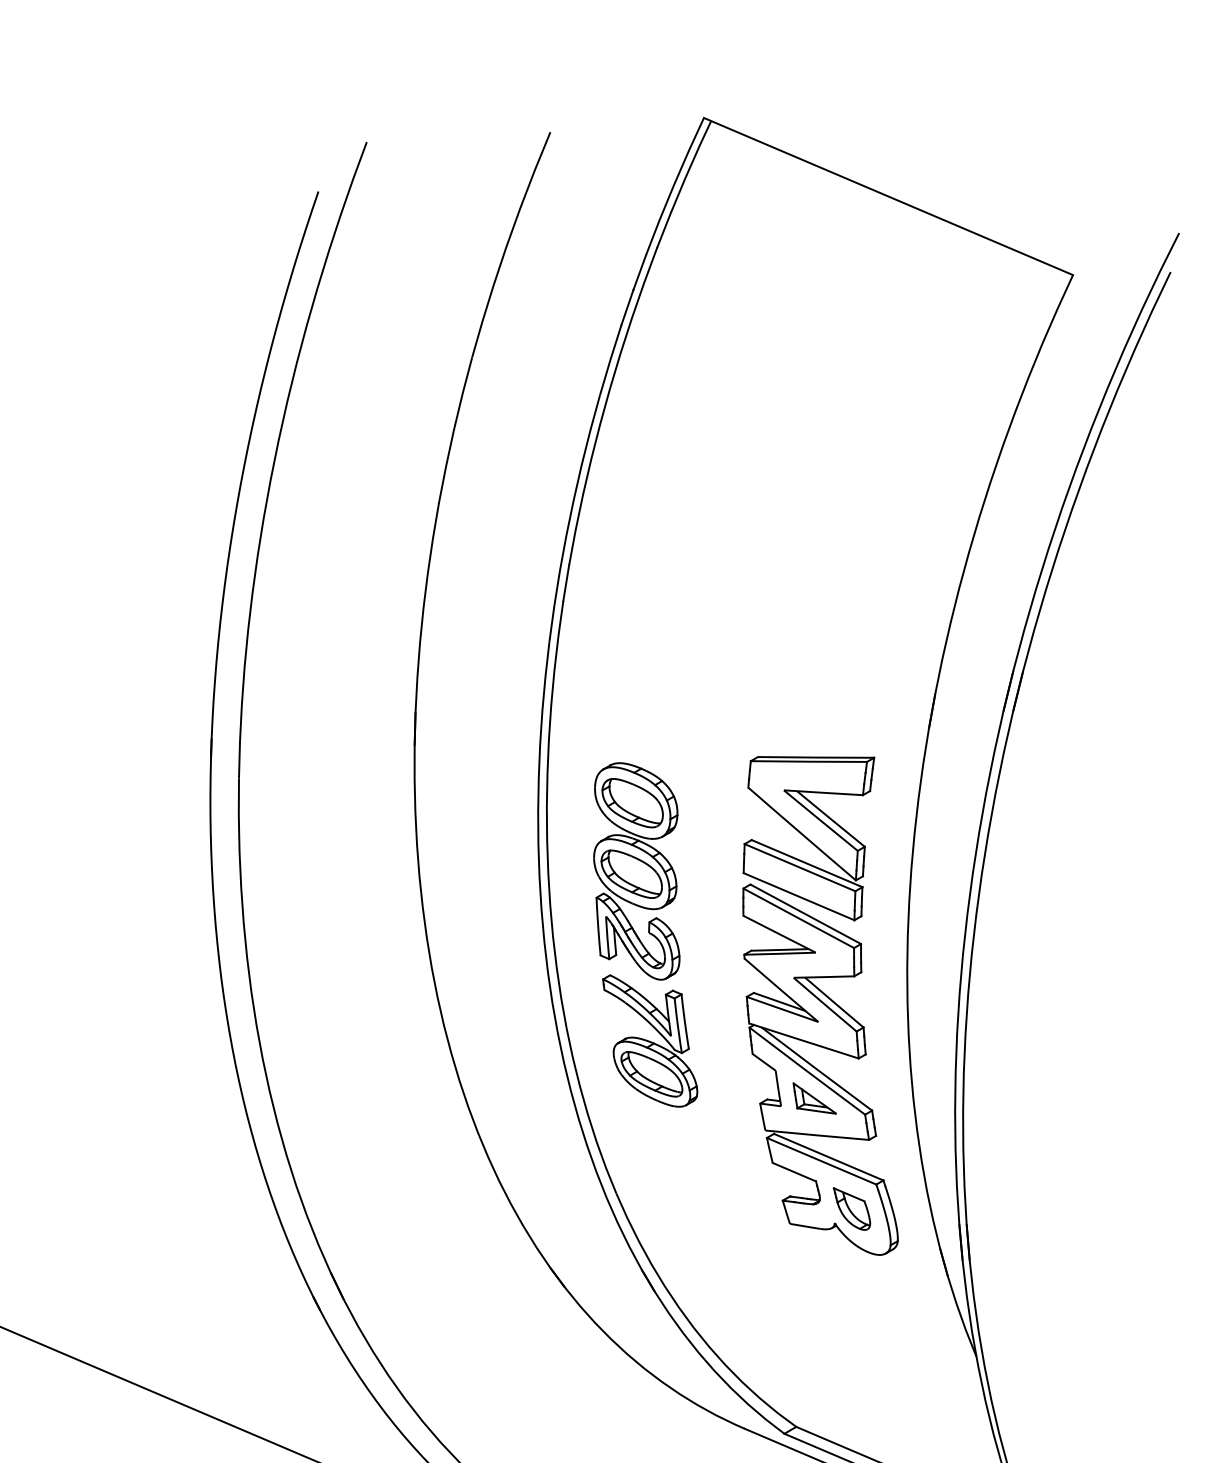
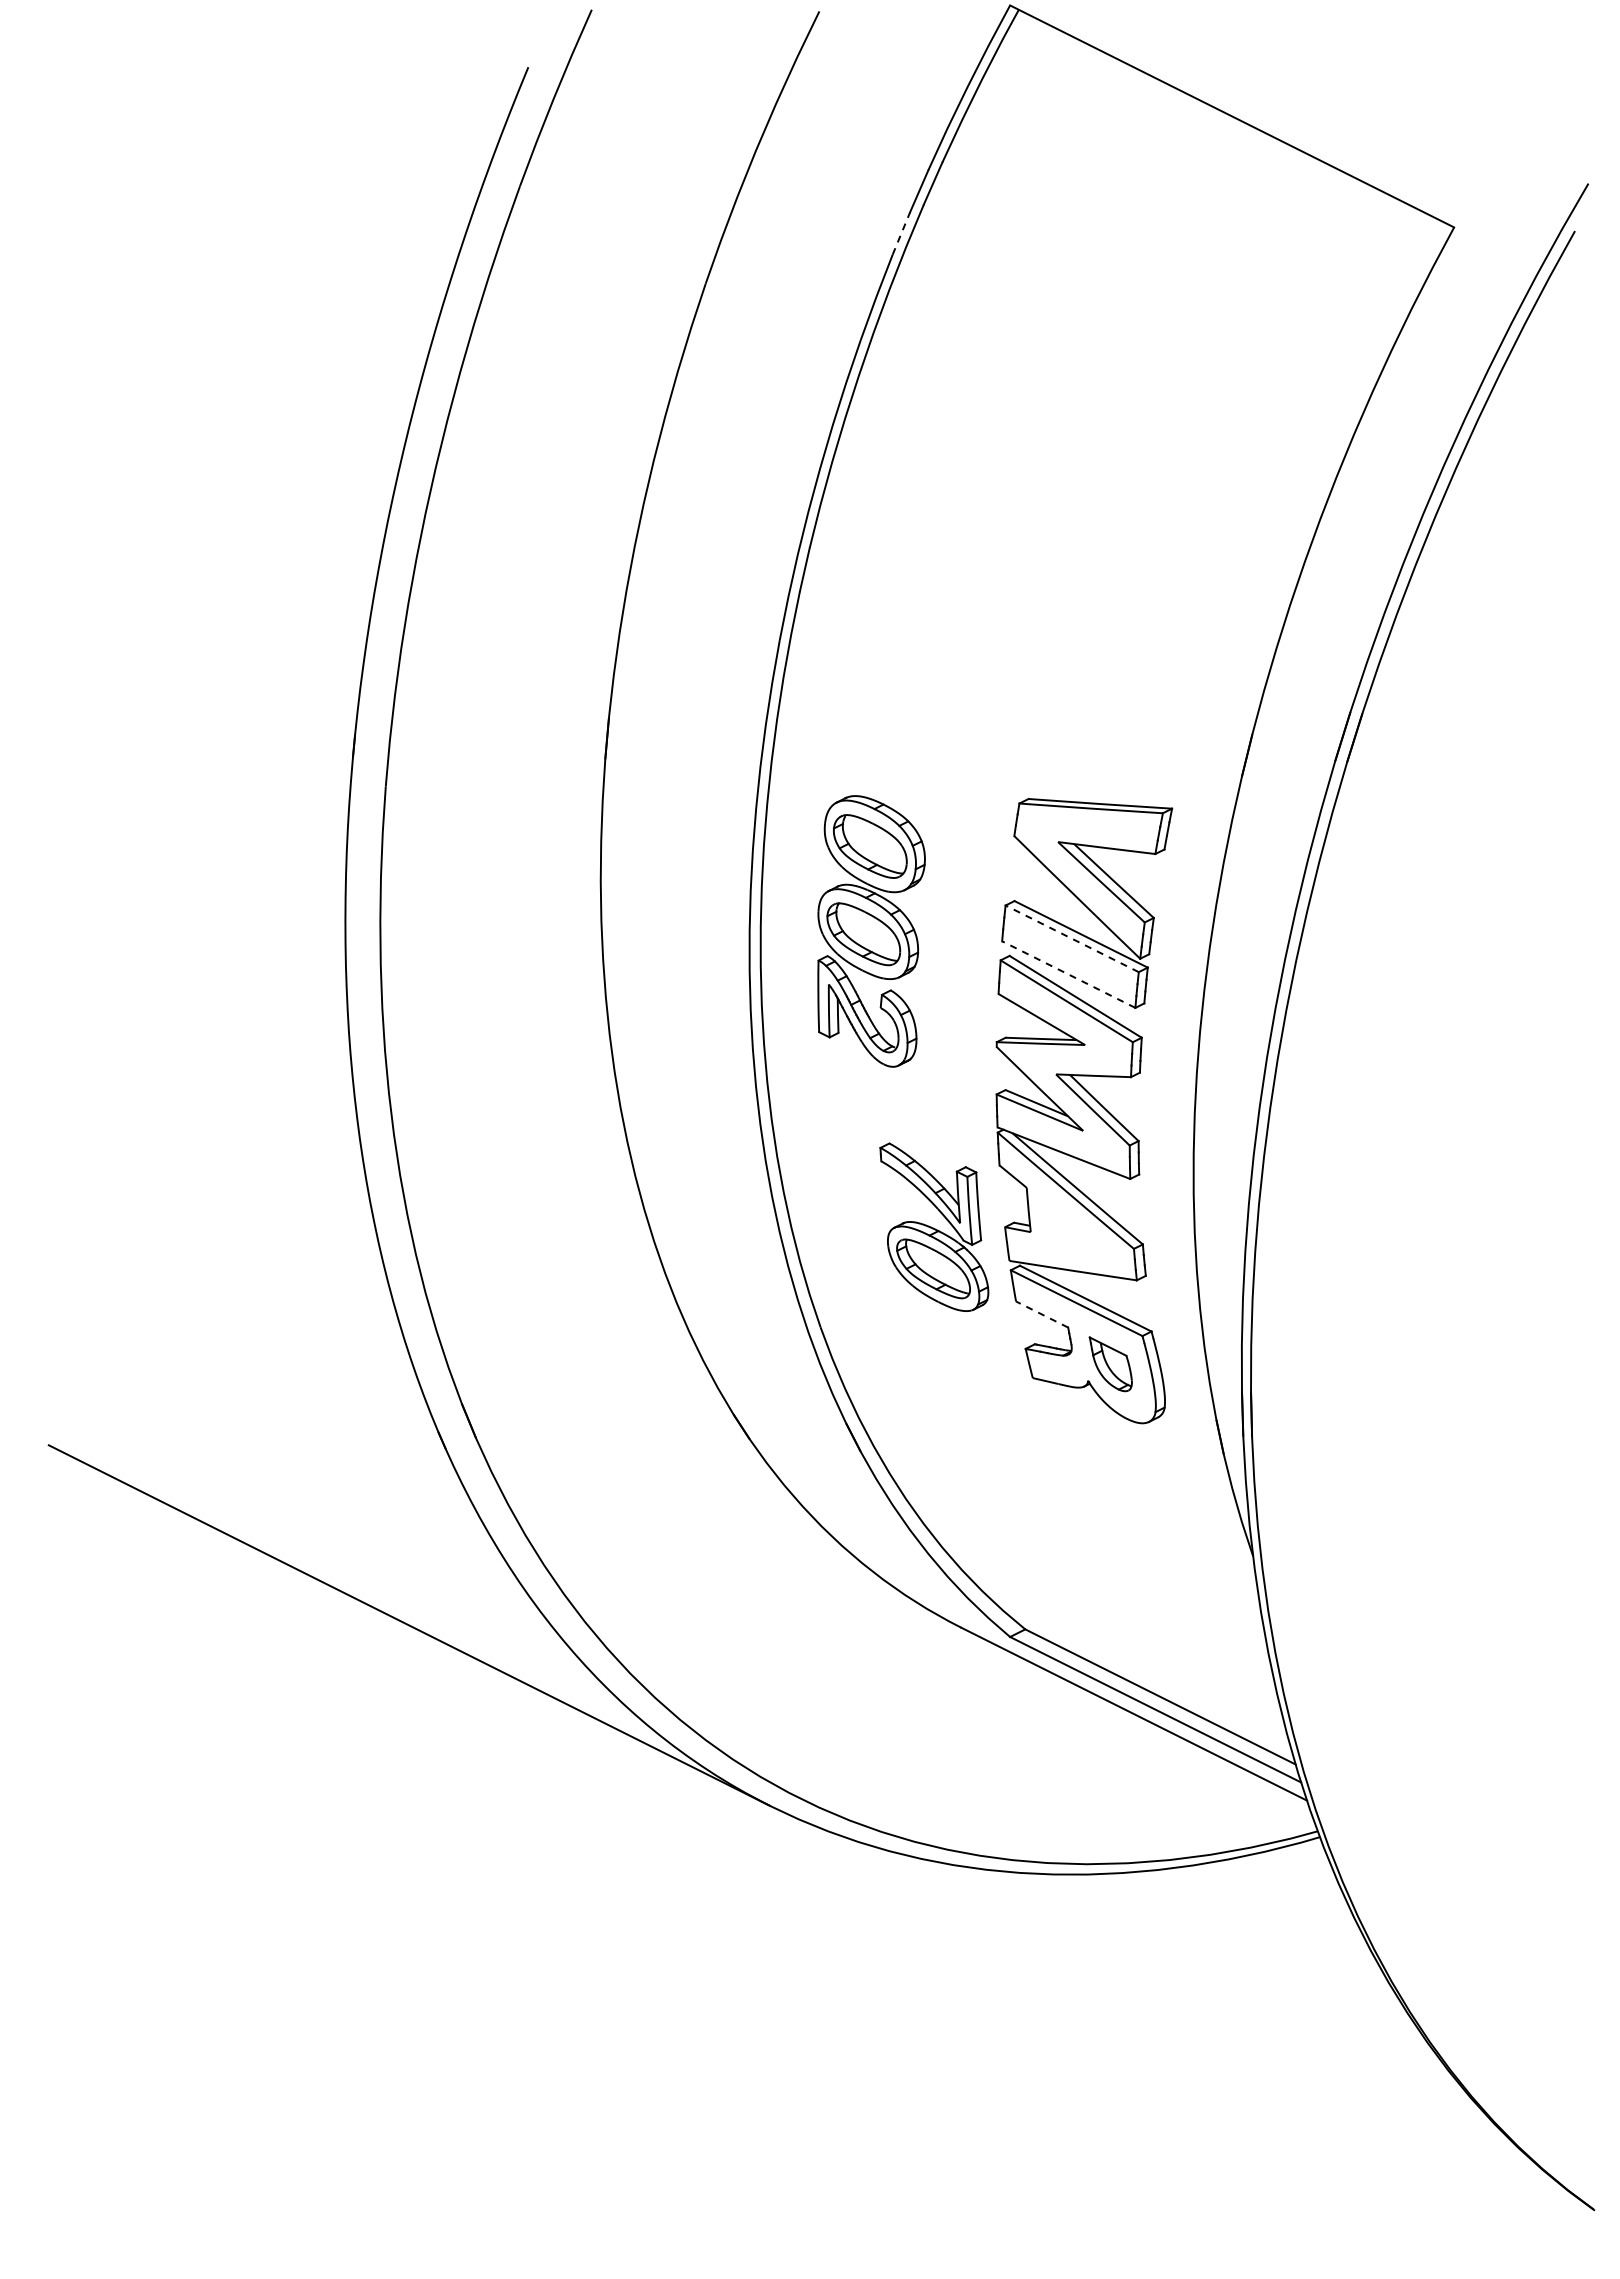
line: (627, 307) -> (901, 233), solid -> dashed
line: (799, 867) -> (1071, 938), solid -> dashed
line: (798, 896) -> (1068, 974), solid -> dashed
part: (650, 1040) -> (934, 1226), moved
part: (814, 1098) -> (1072, 1224), removed
line: (793, 1172) -> (1041, 1314), solid -> dashed

